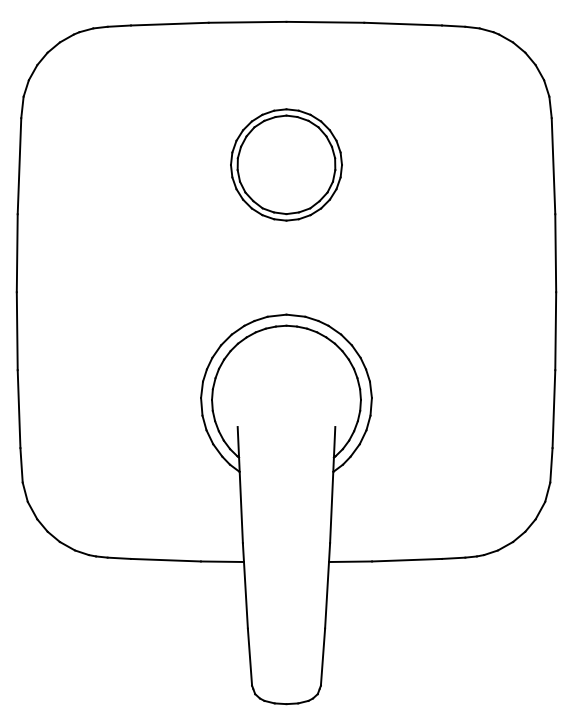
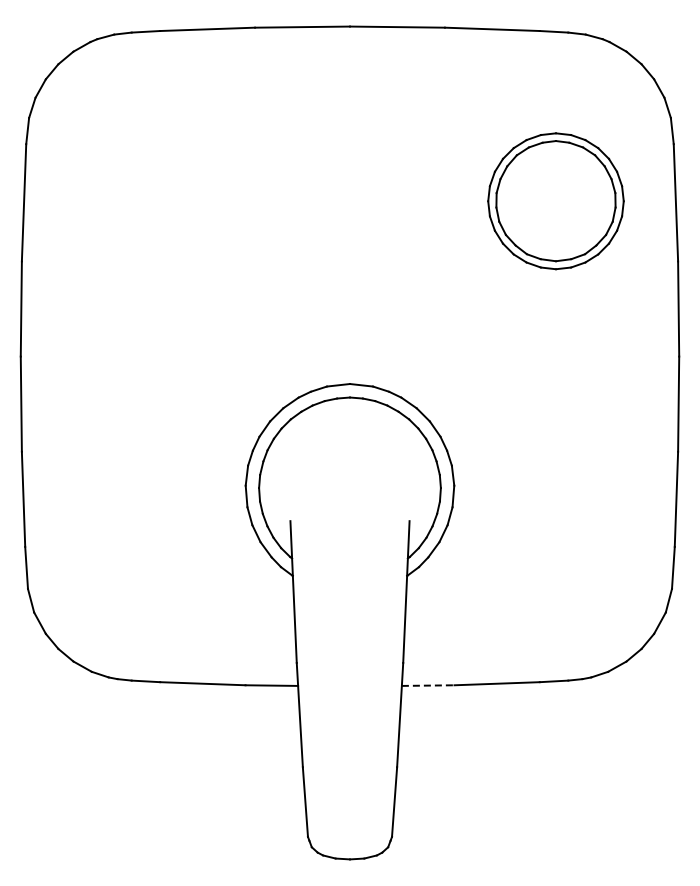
part: (286, 165) -> (555, 201), moved
line: (350, 561) -> (428, 685), solid -> dashed

